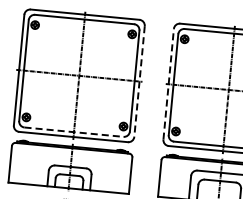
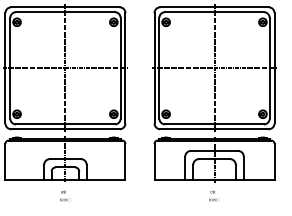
line: (139, 81) -> (125, 68), dashed -> solid
line: (168, 83) -> (154, 67), dashed -> solid
line: (74, 132) -> (65, 124), dashed -> solid

